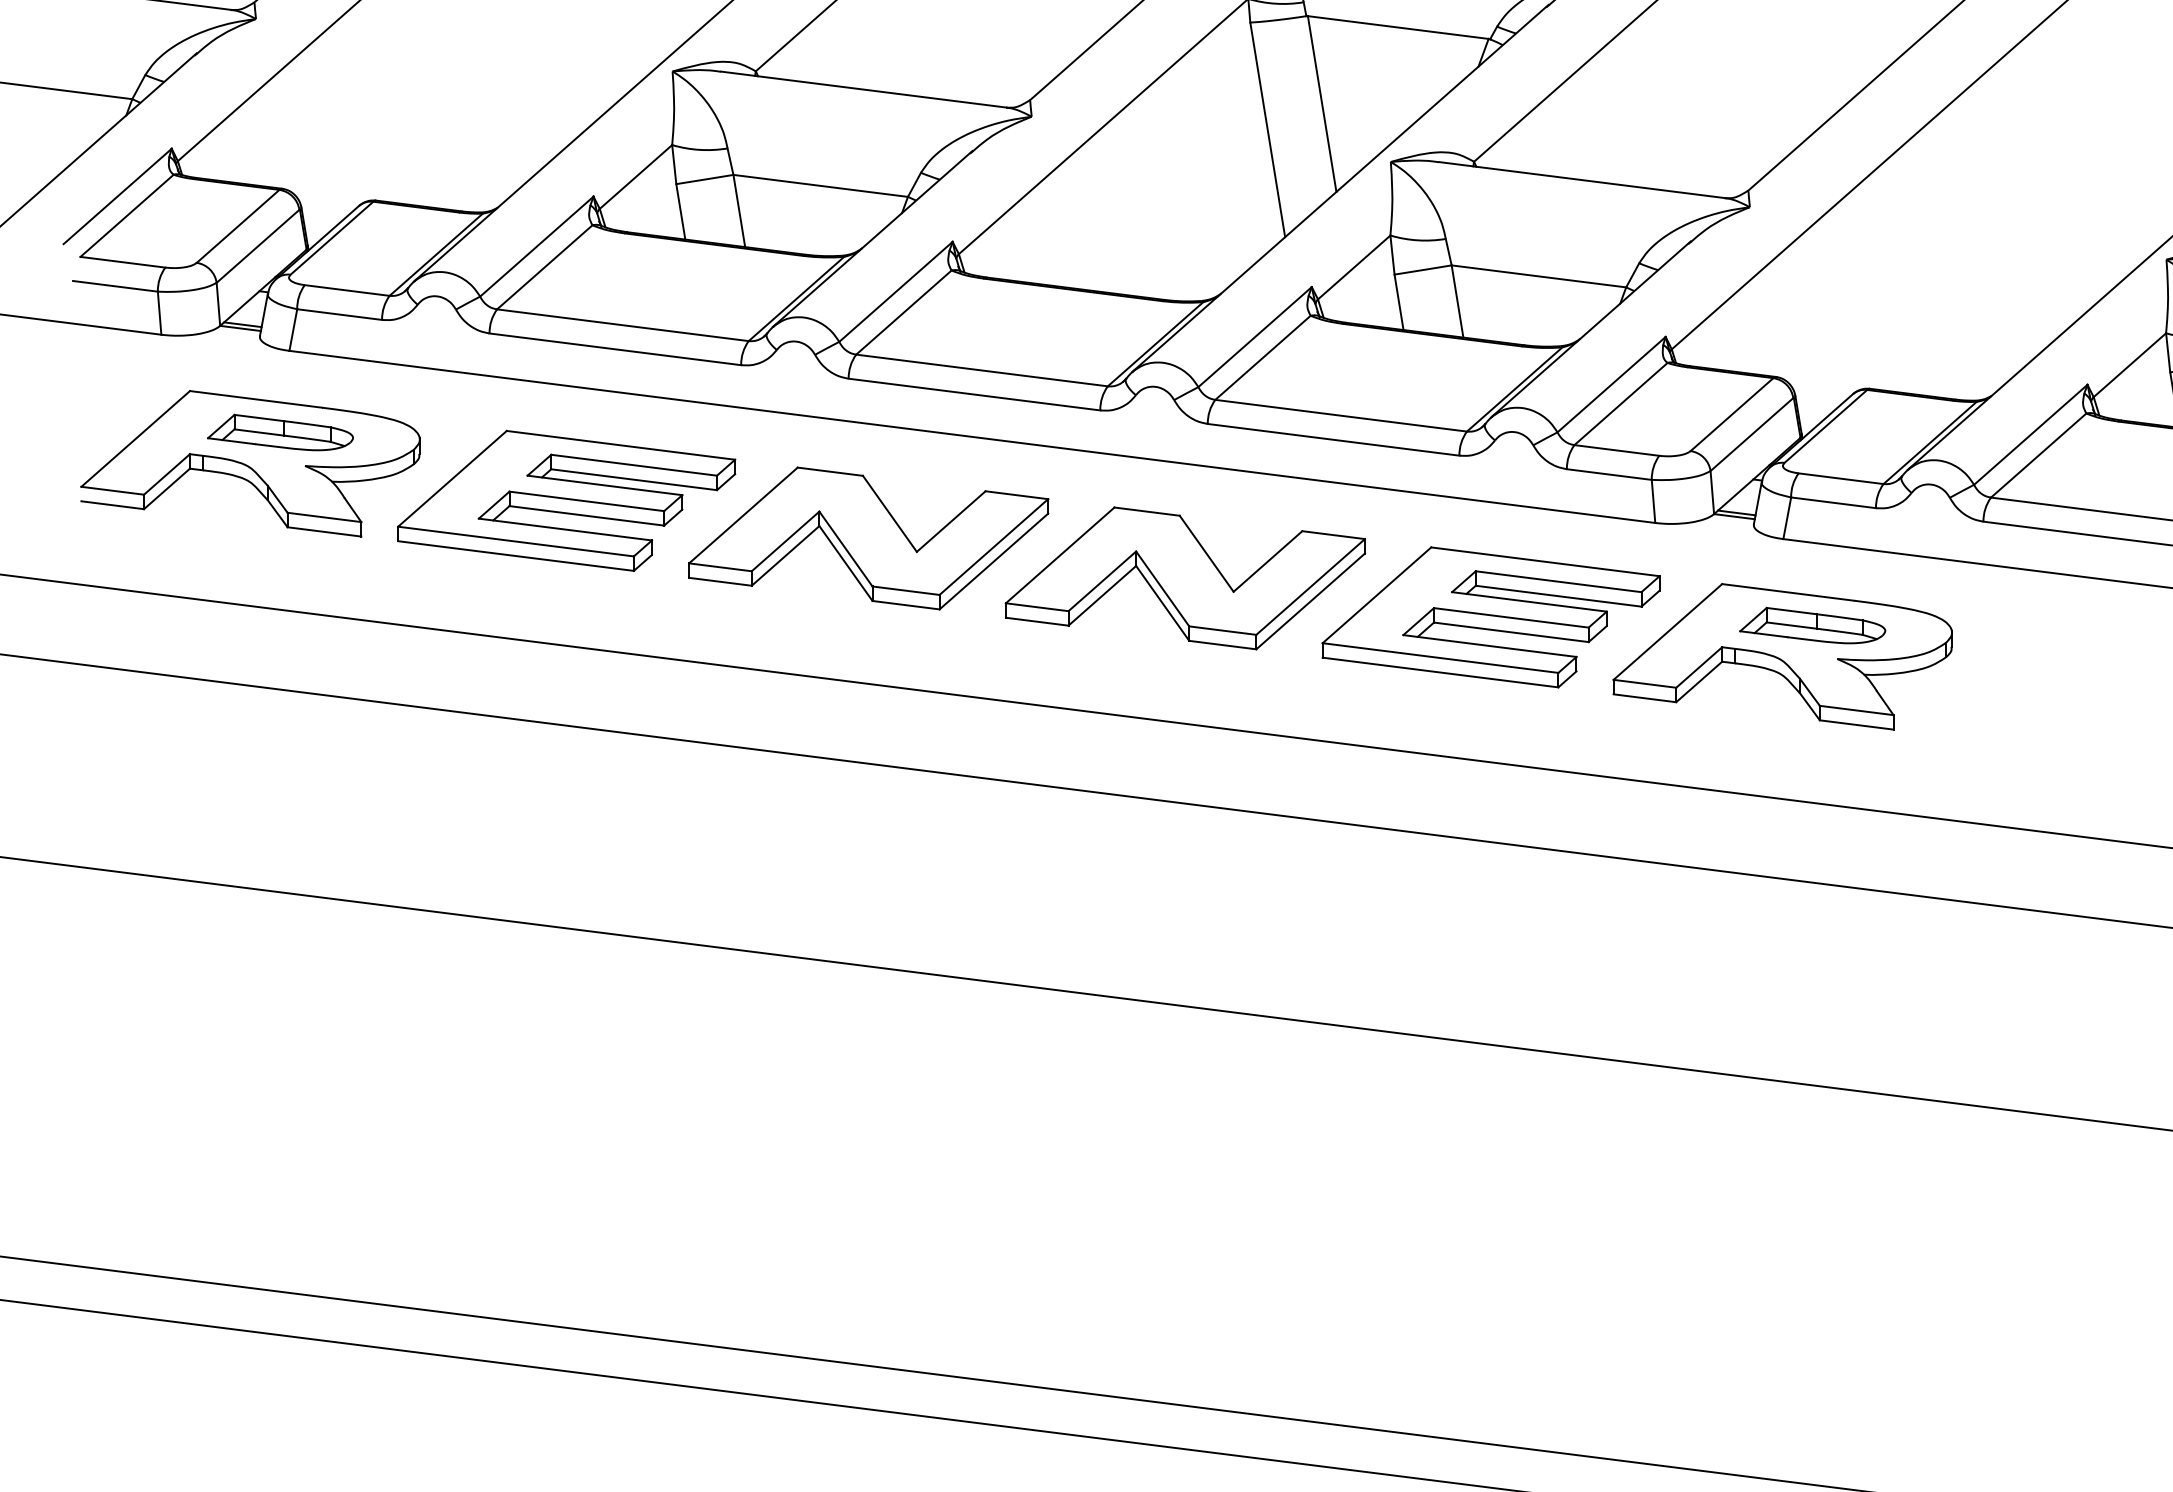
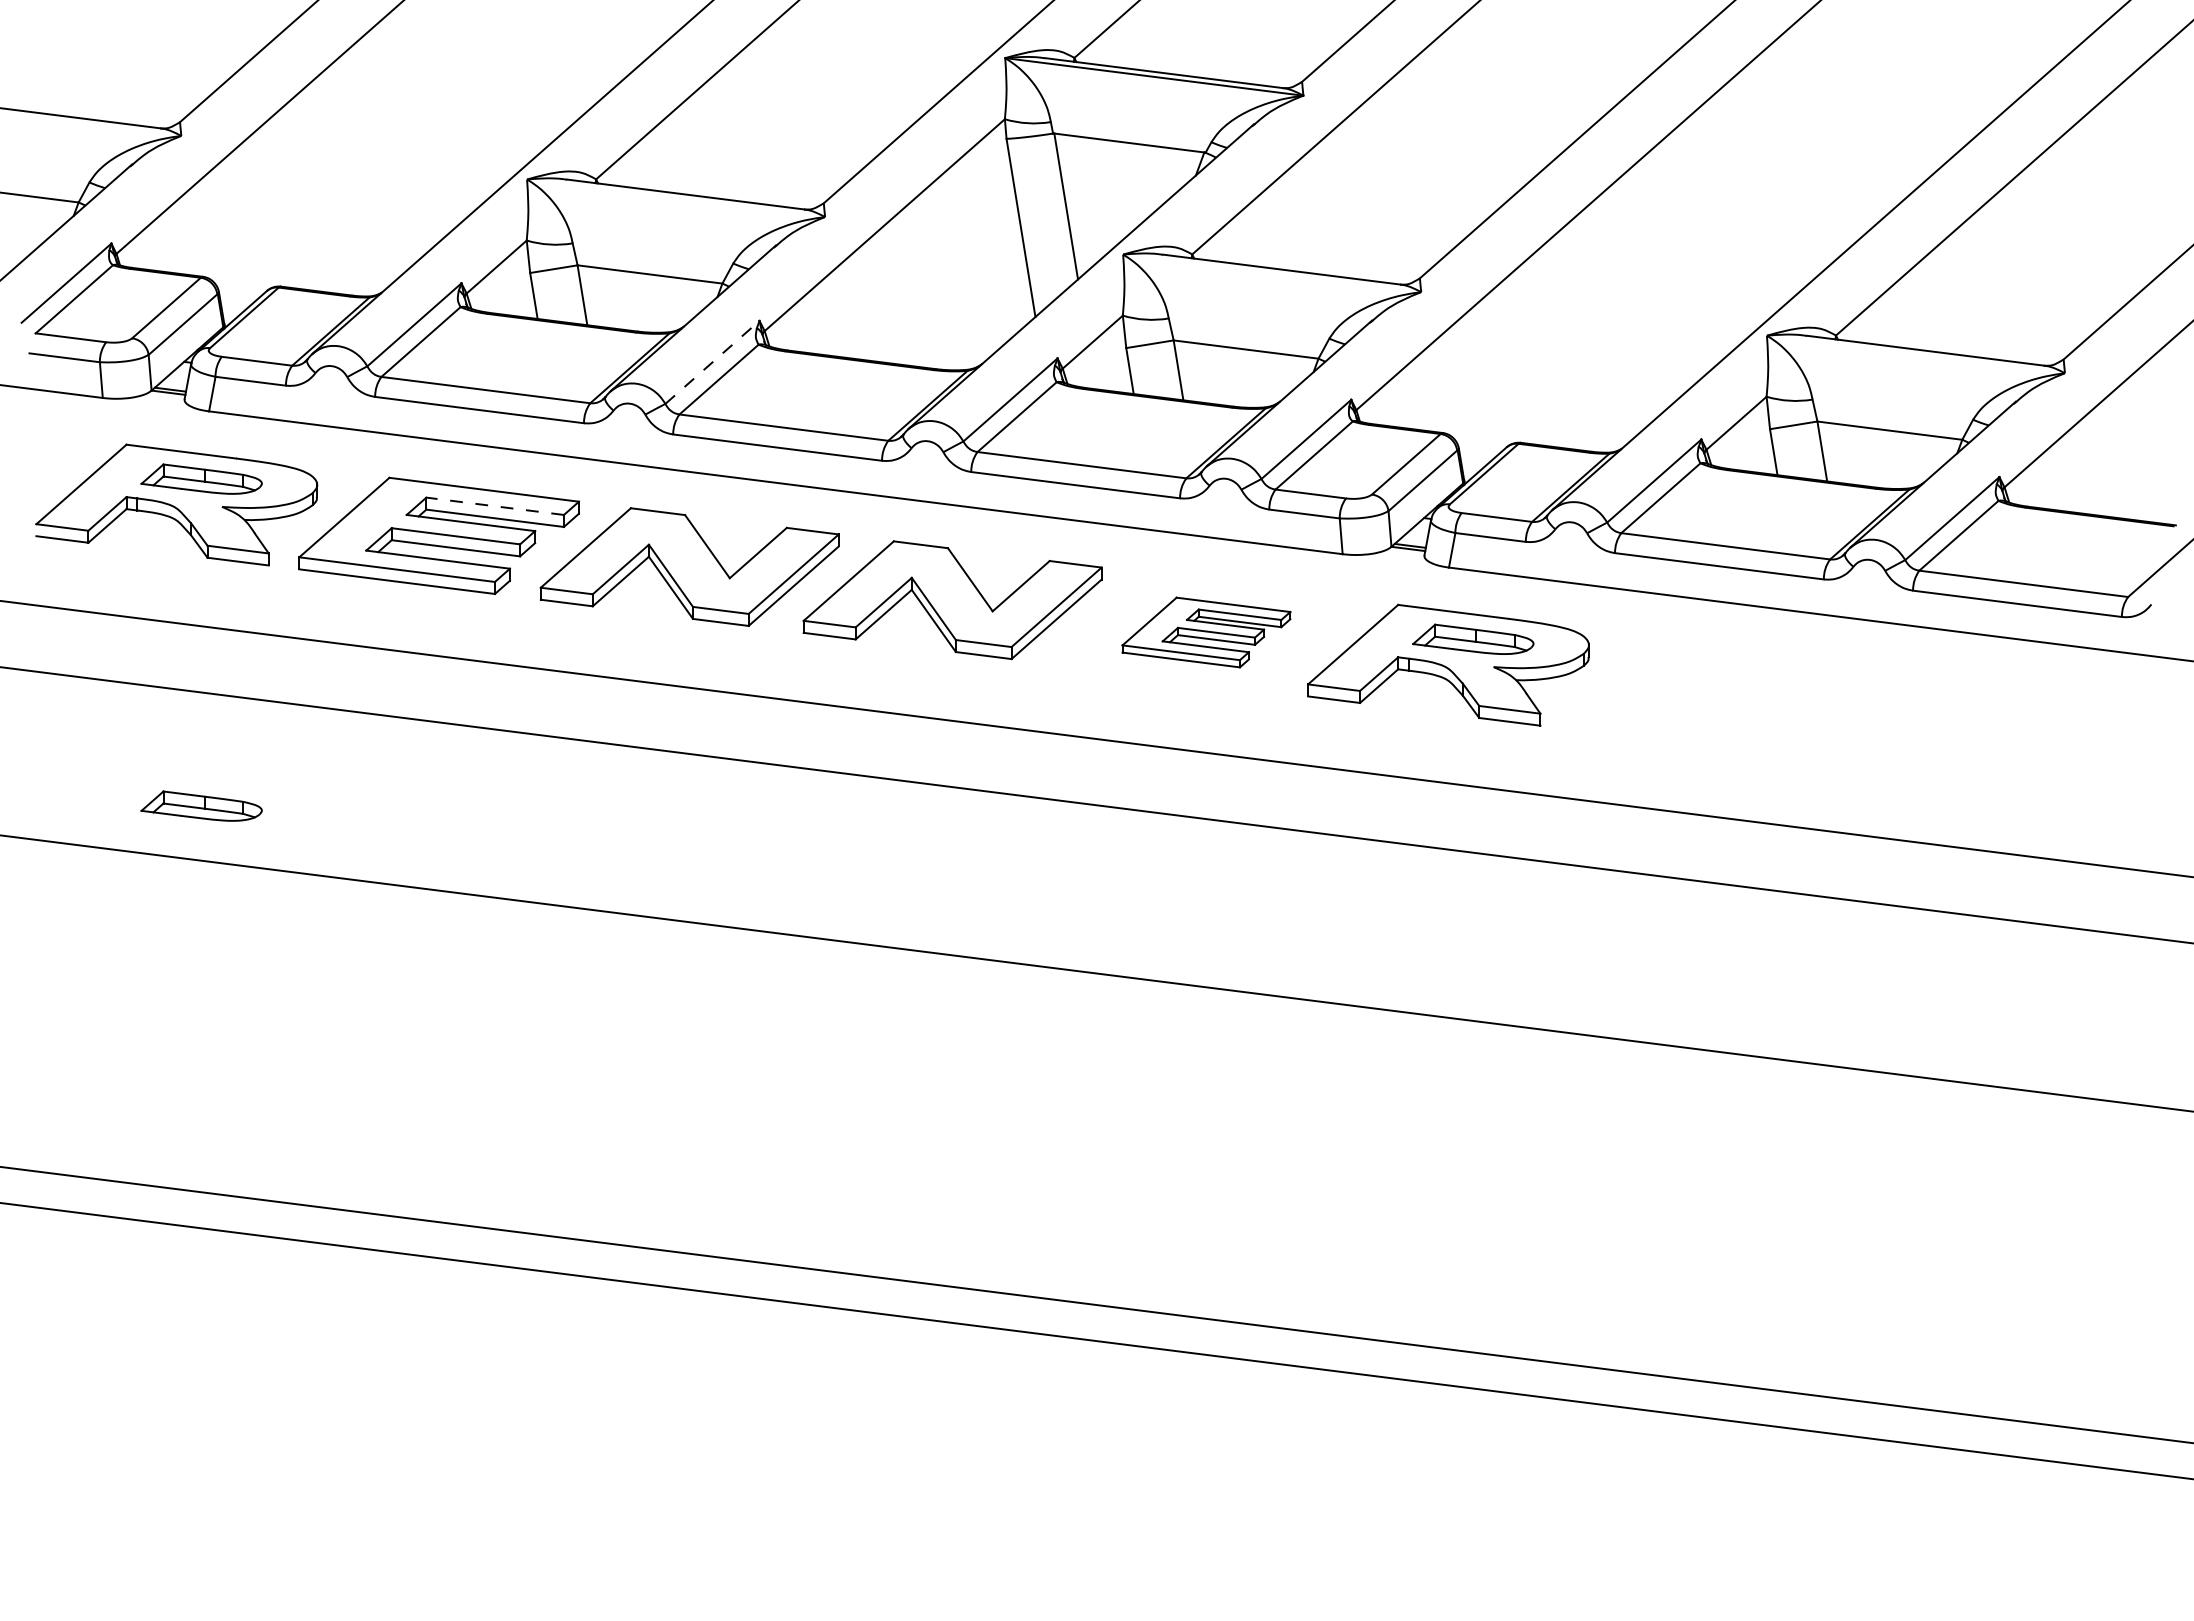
line: (896, 291) -> (712, 362), solid -> dashed
line: (633, 465) -> (494, 506), solid -> dashed
part: (1491, 617) -> (1206, 632), size x0.6
part: (280, 825) -> (201, 805), added

